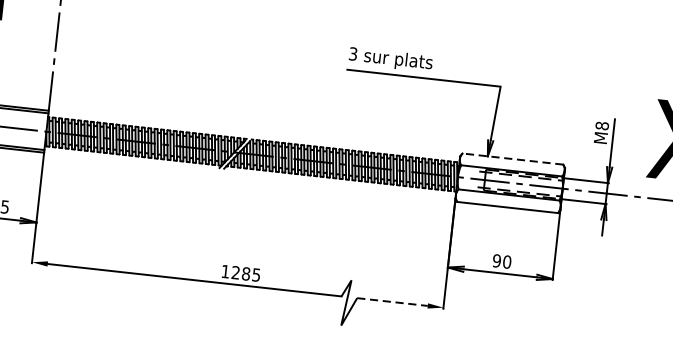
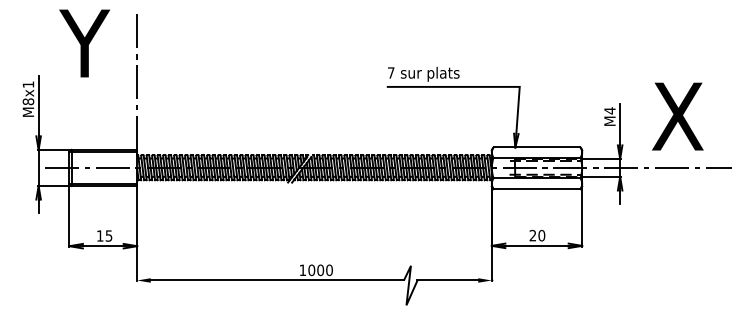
text: (352, 53) -> (390, 72), 3 -> 7
text: (601, 125) -> (609, 110), M8 -> M4
line: (512, 159) -> (536, 147), dashed -> solid
text: (496, 260) -> (532, 235), 90 -> 20
text: (245, 274) -> (320, 270), 1285 -> 1000
line: (393, 302) -> (448, 280), dashed -> solid

